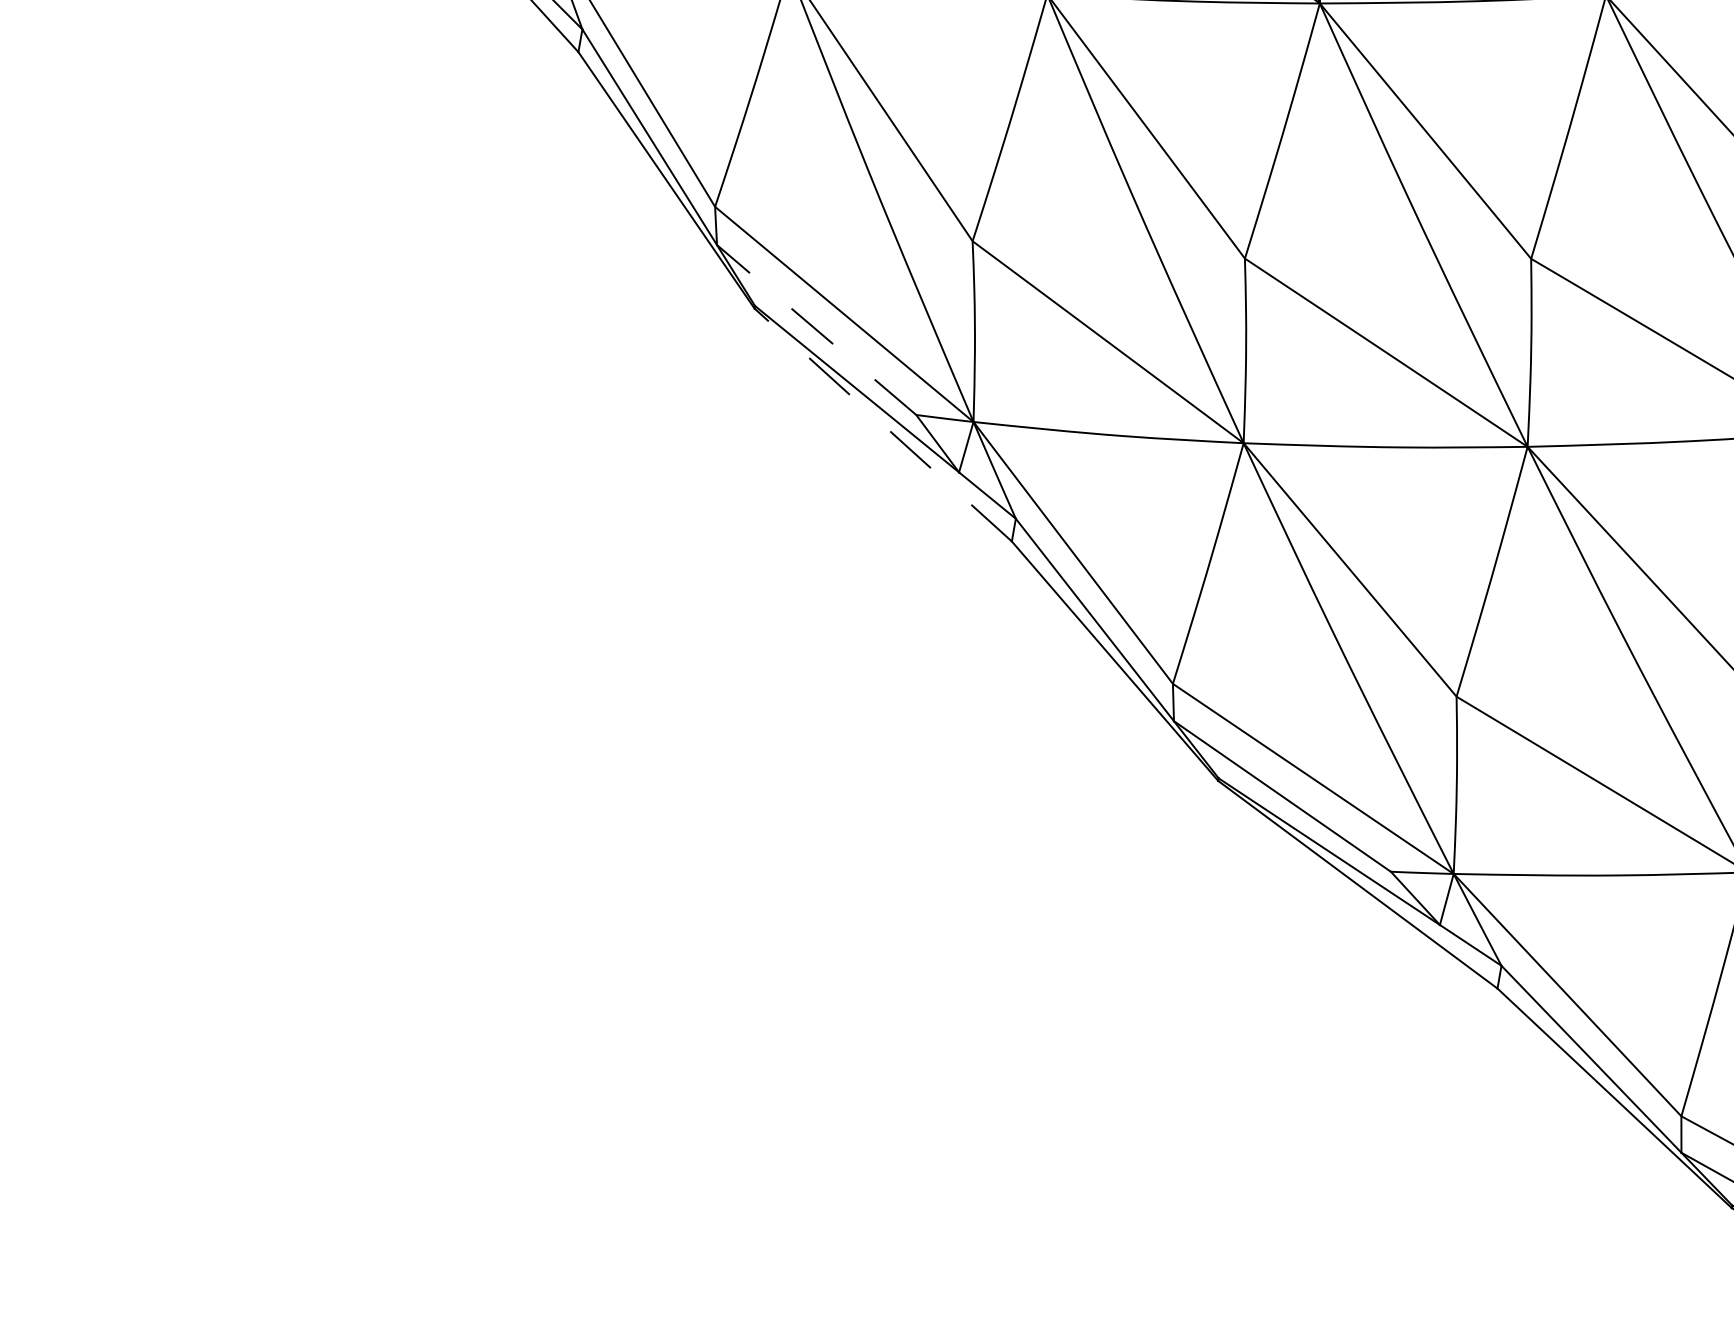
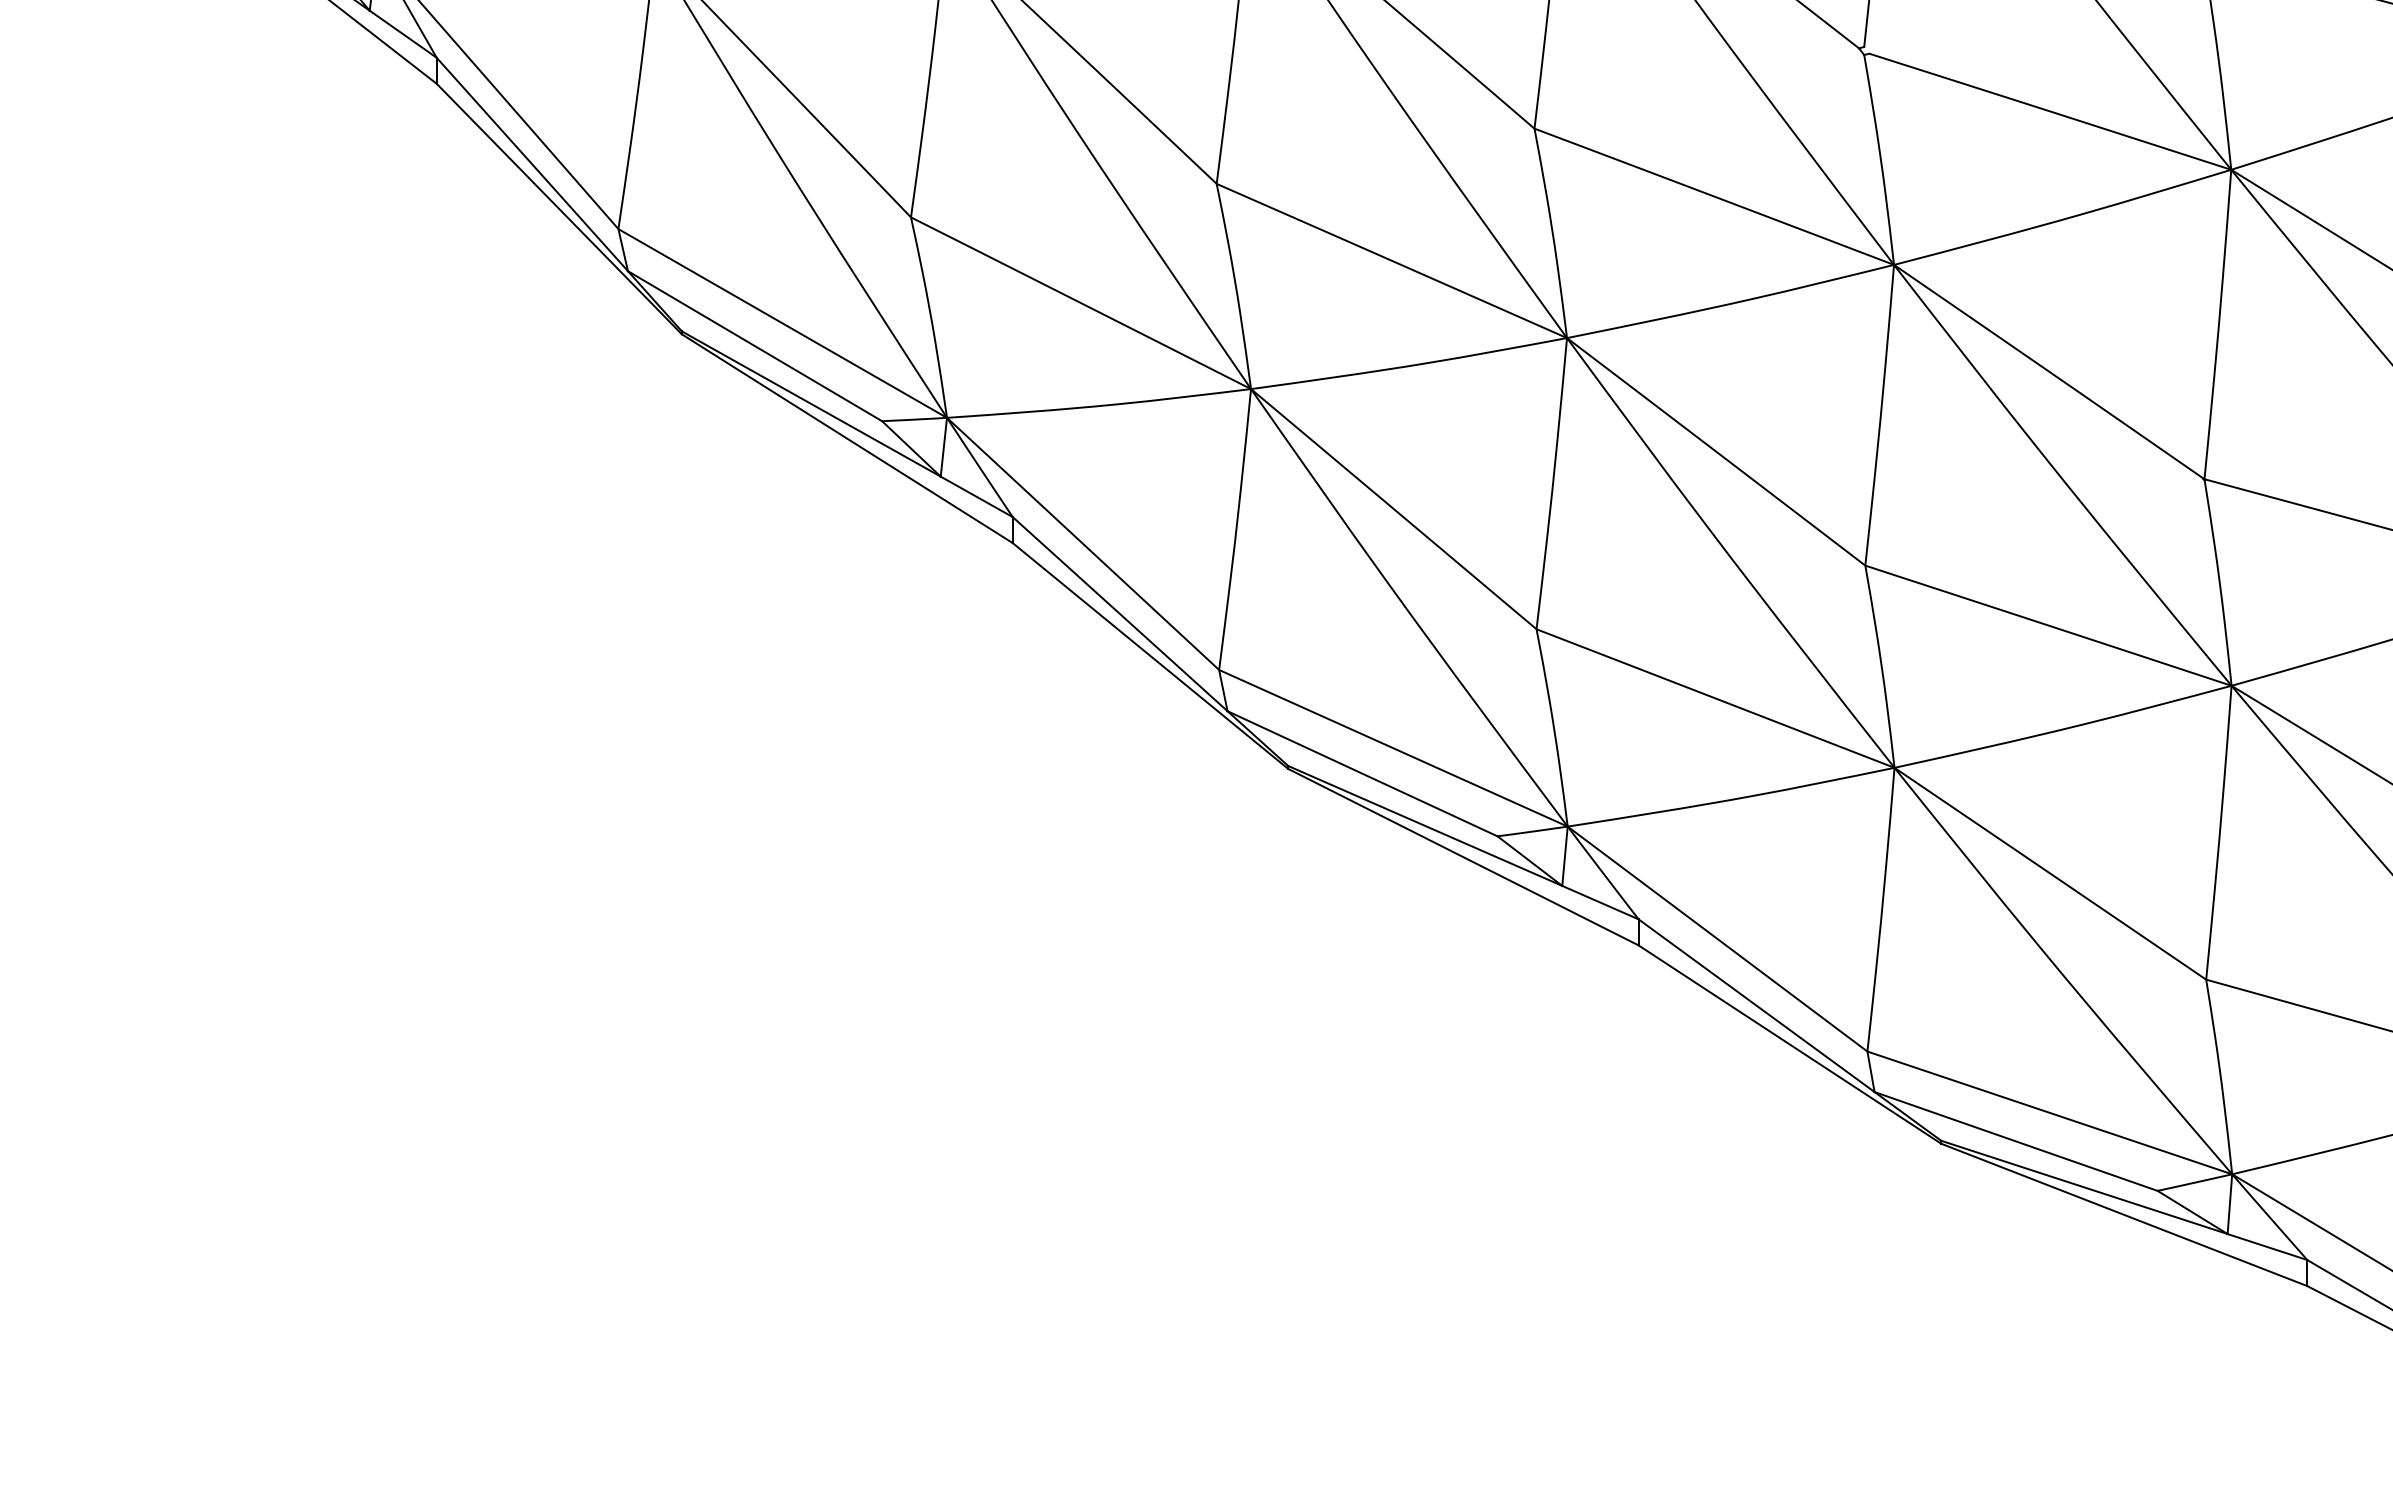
line: (817, 330) -> (755, 346), dashed -> solid
line: (883, 424) -> (847, 438), dashed -> solid

